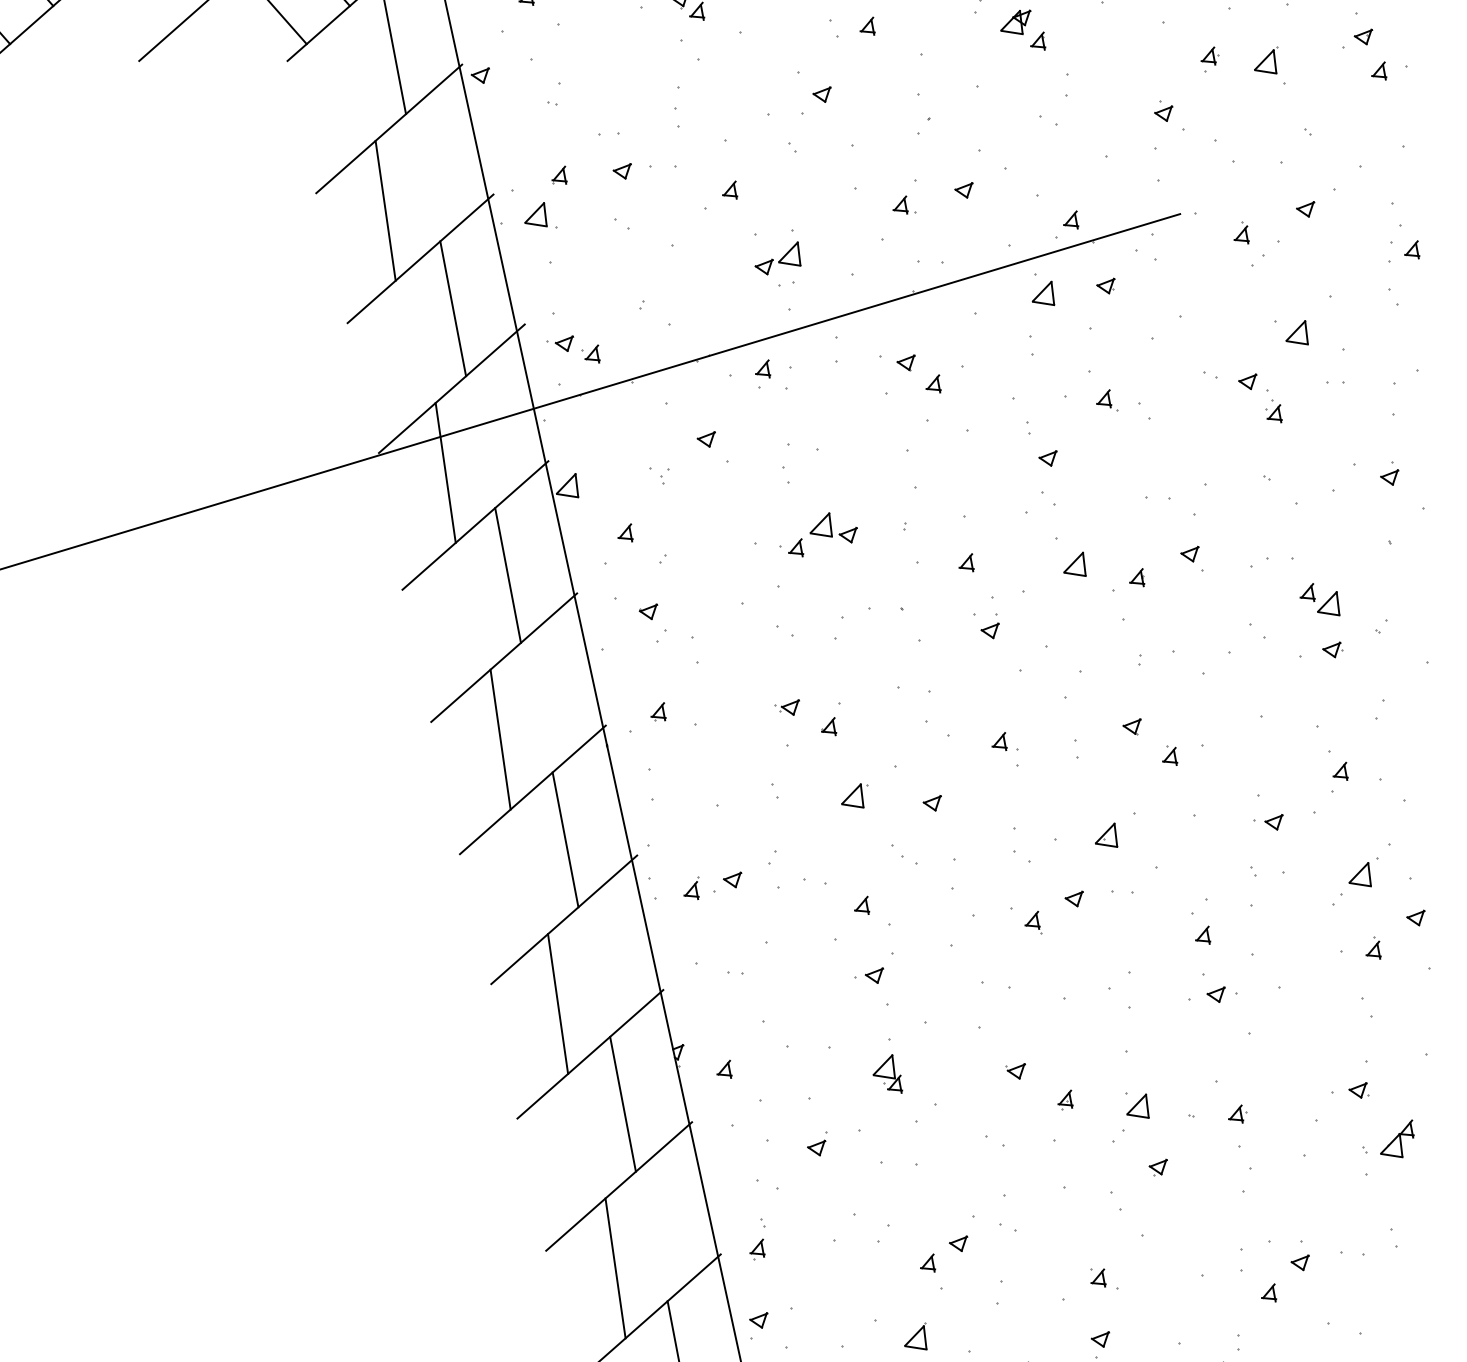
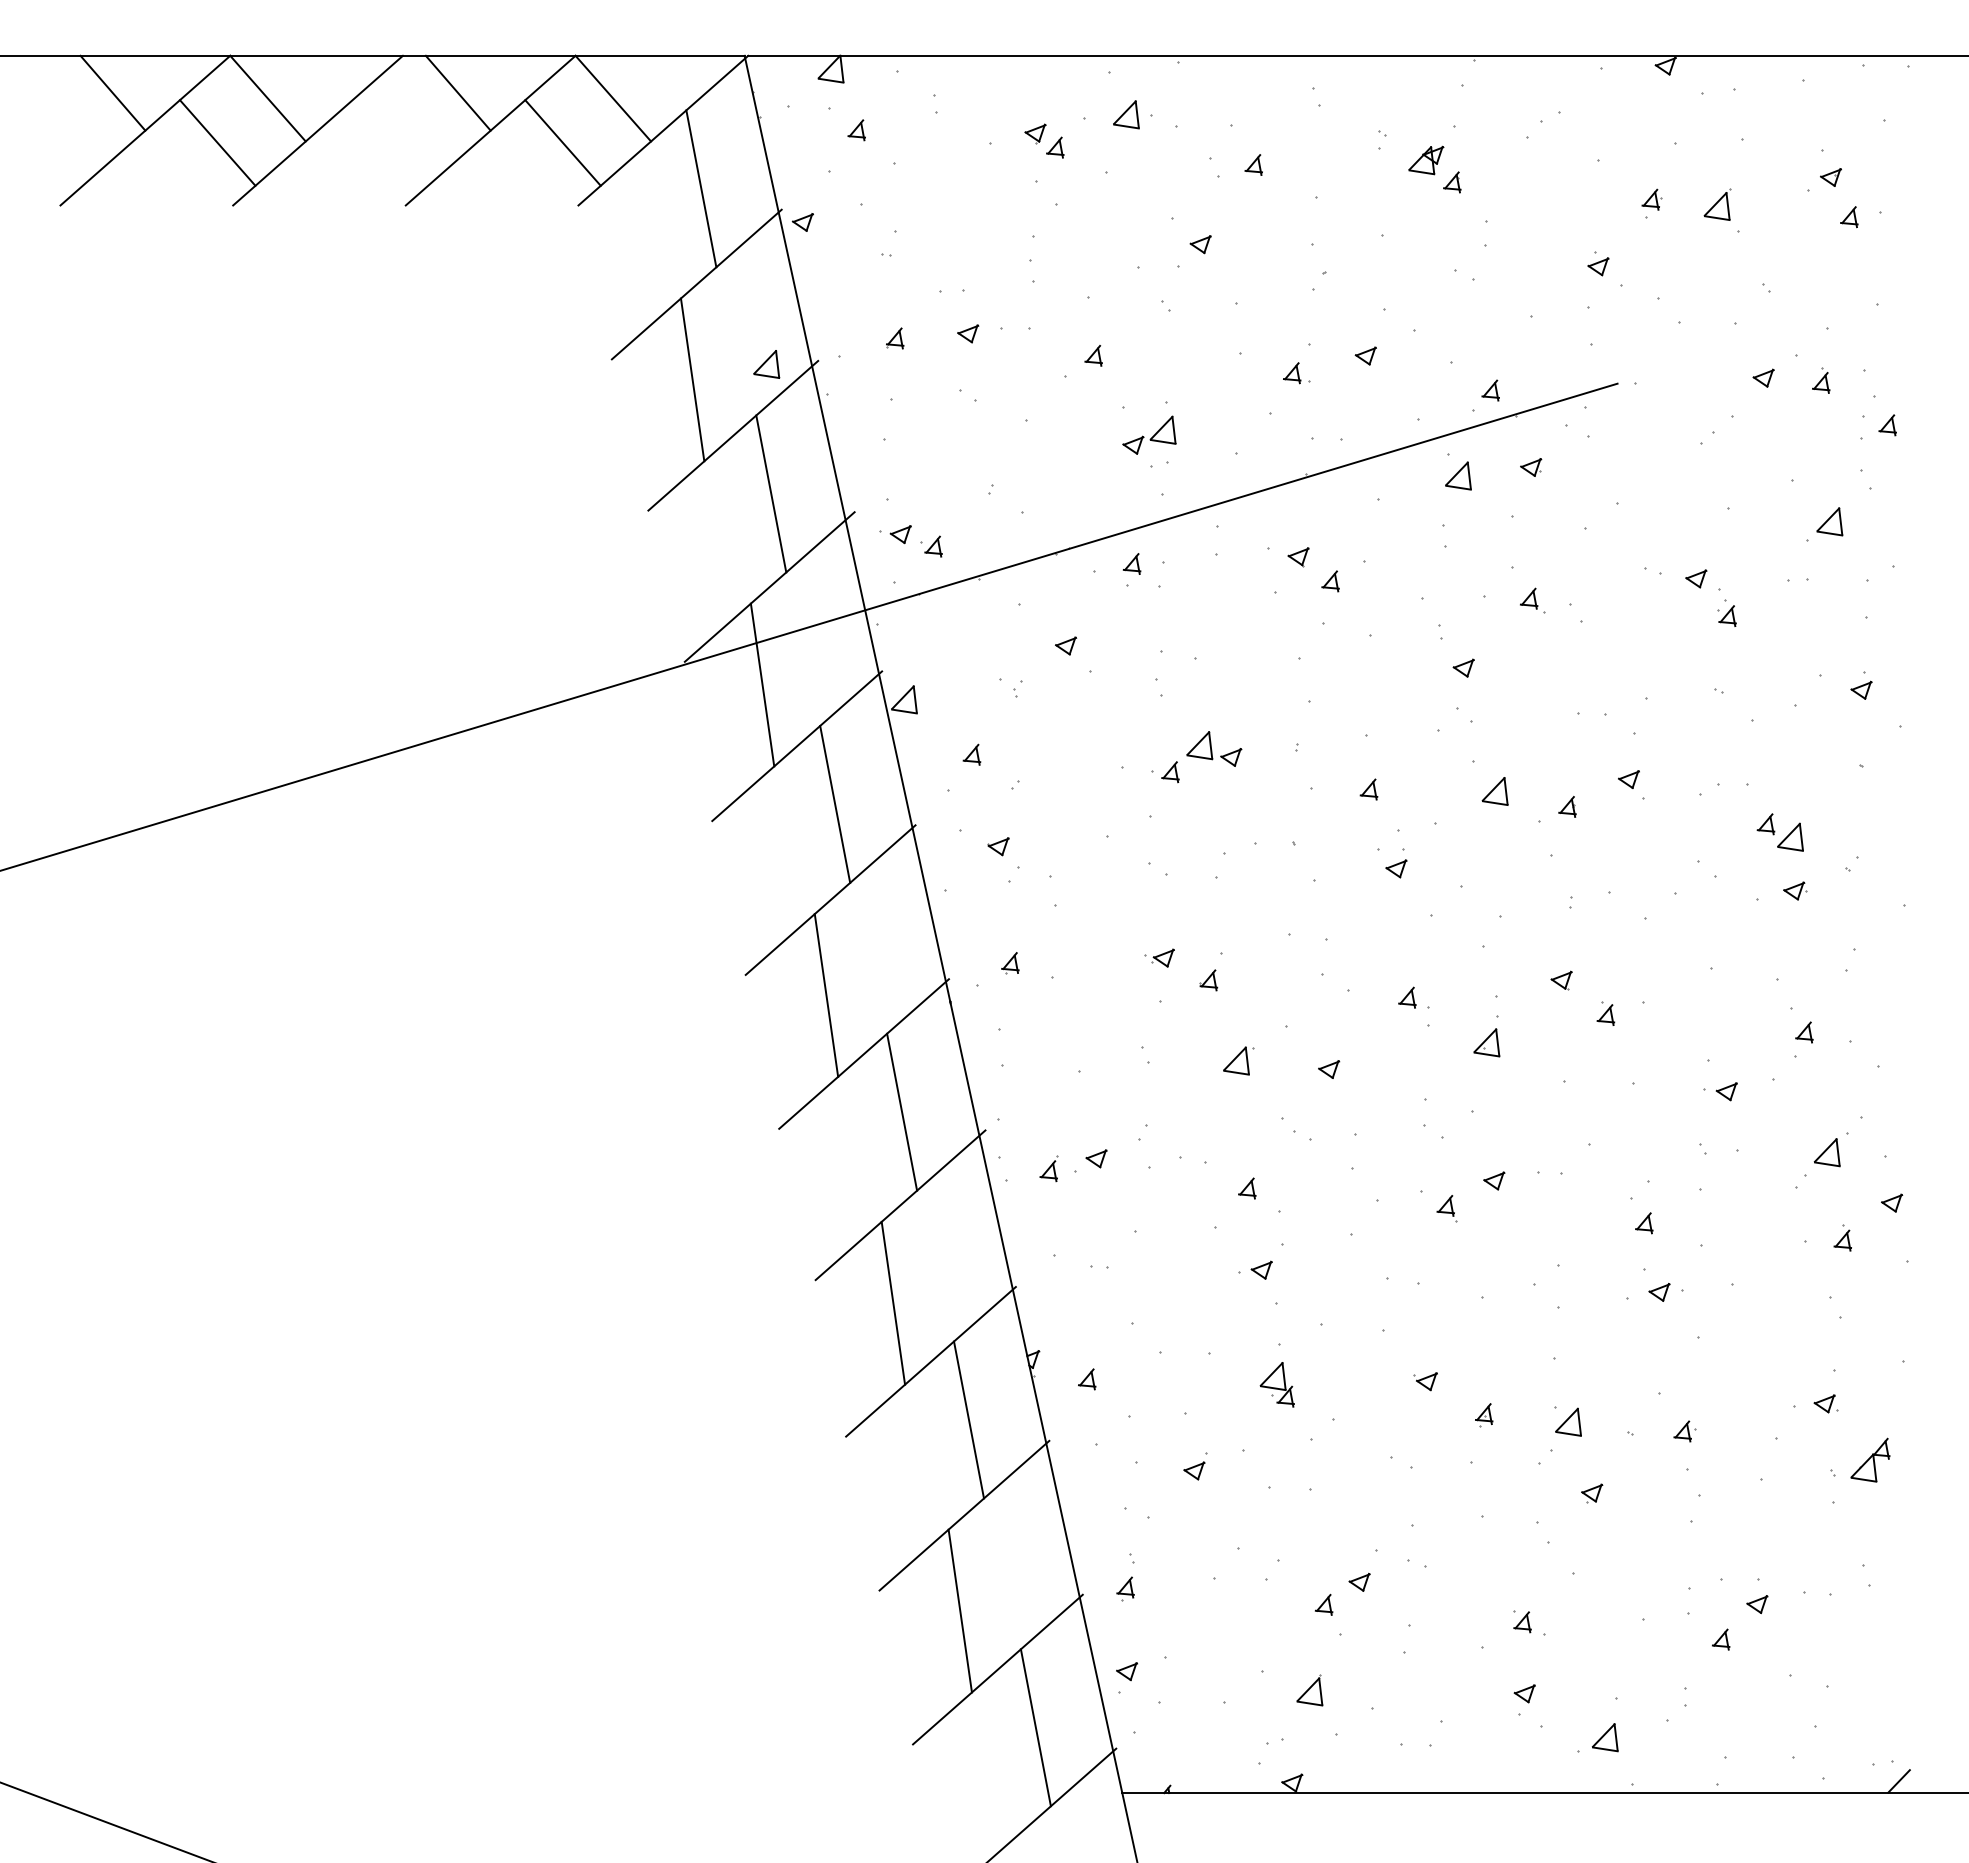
part: (535, 214) -> (766, 364), moved
part: (1241, 232) -> (1821, 380), moved
part: (1296, 332) -> (1829, 521), moved
part: (1106, 834) -> (1486, 1042), moved

